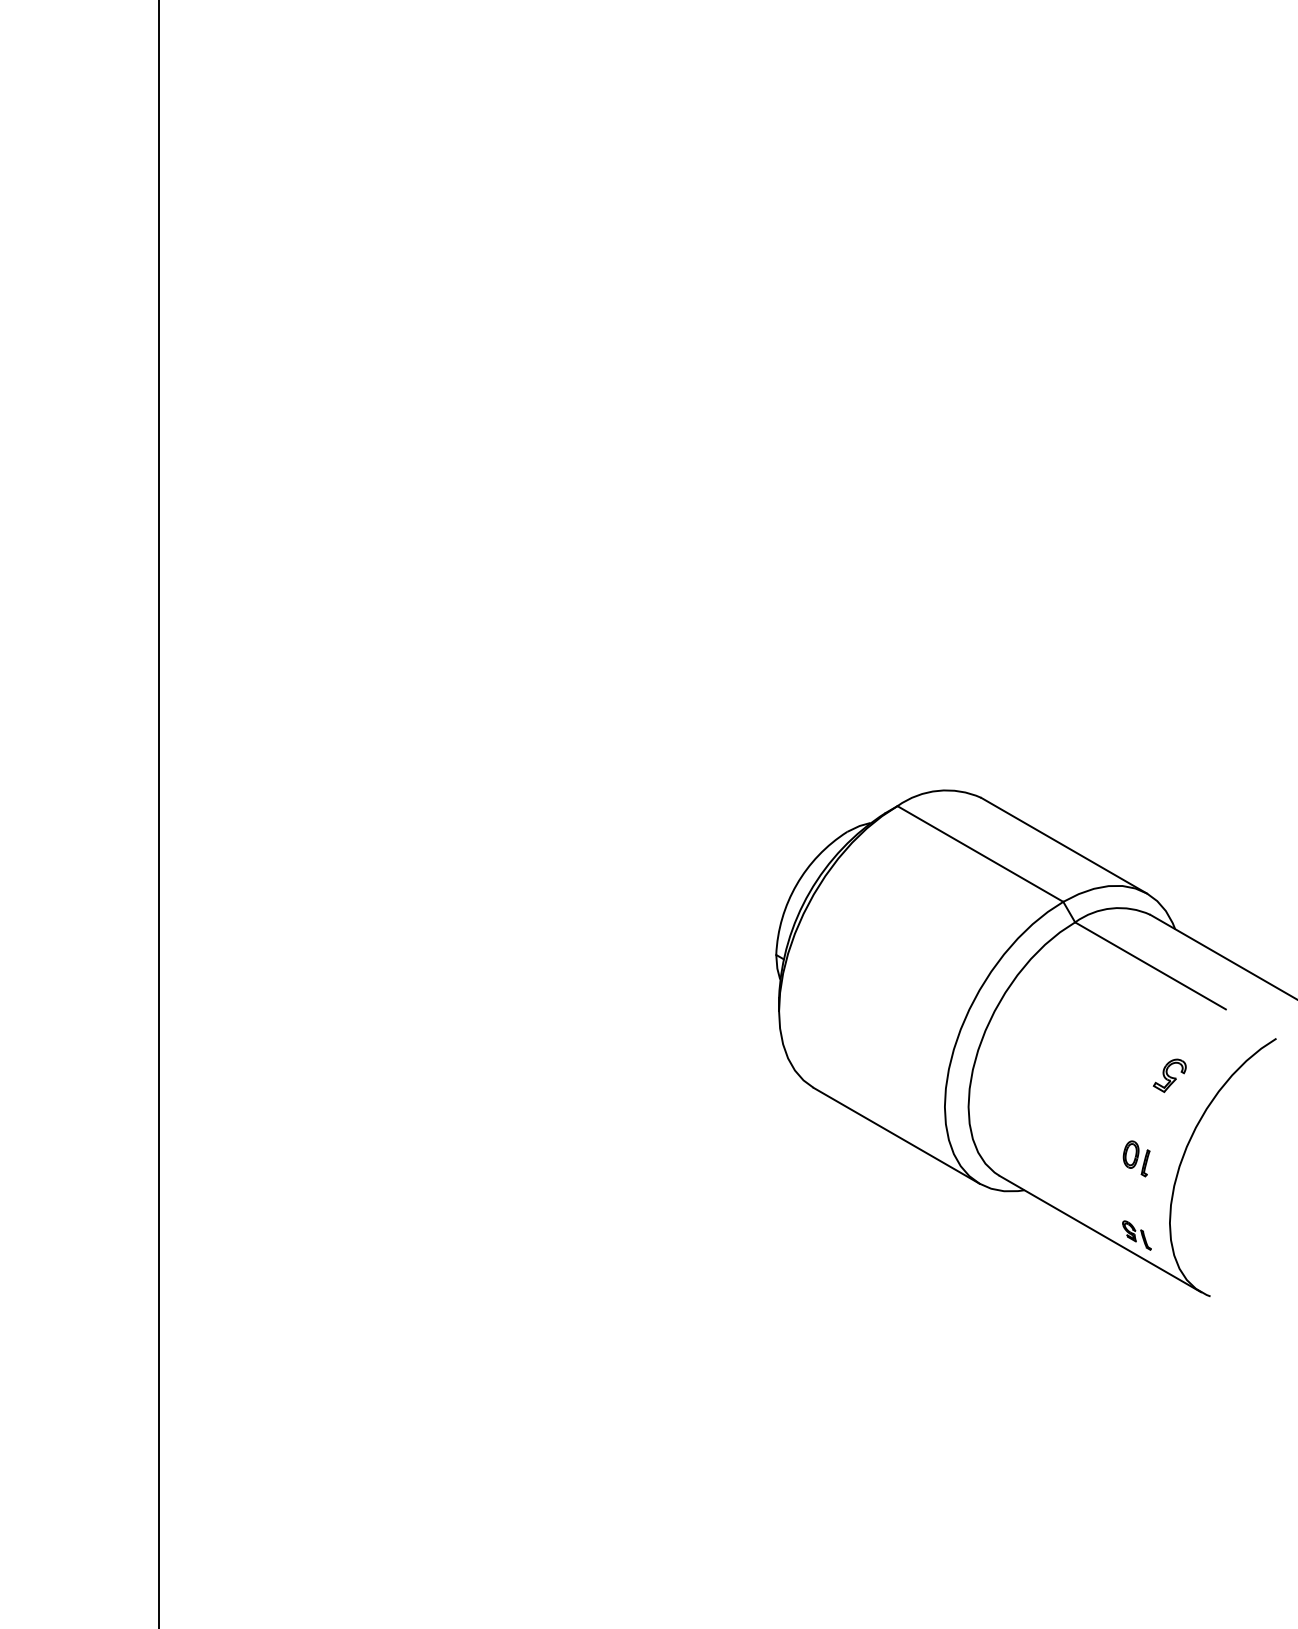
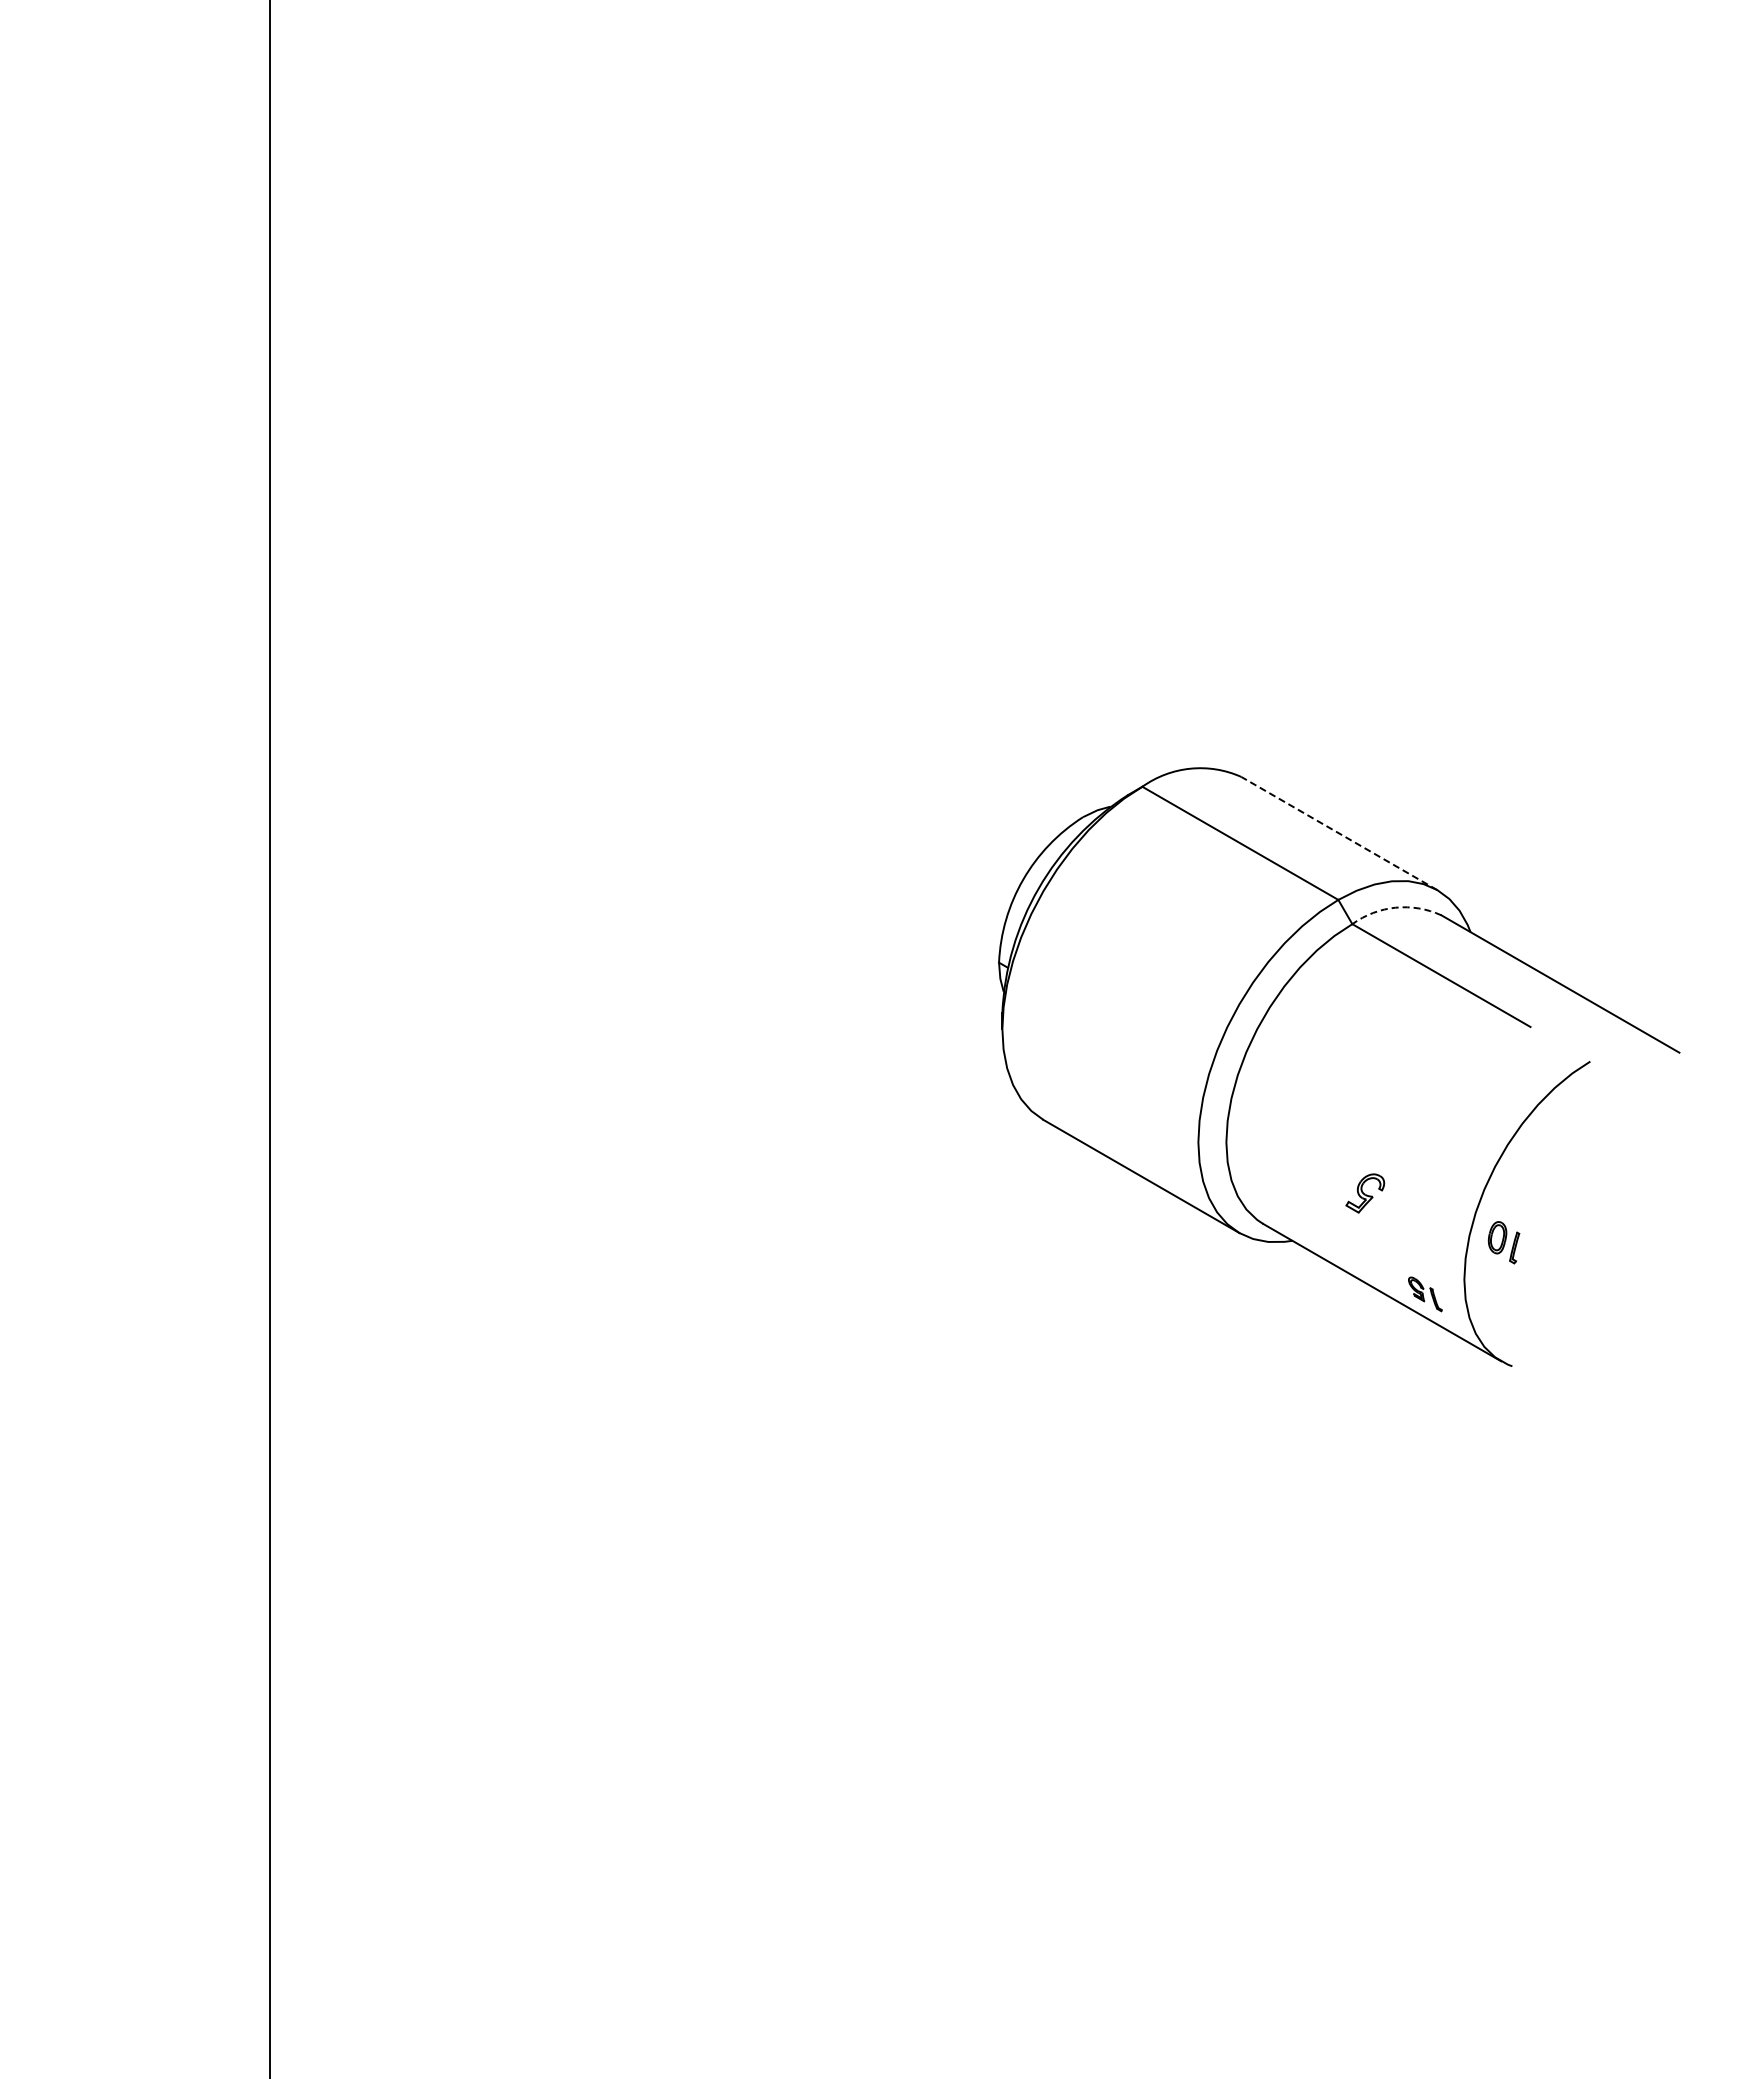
line: (1063, 845) -> (1338, 833), solid -> dashed
arc: (1111, 908) -> (1395, 907), solid -> dashed
part: (1170, 1075) -> (1365, 1193), moved
part: (1136, 1158) -> (1503, 1242), moved

